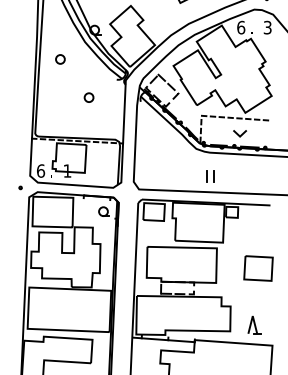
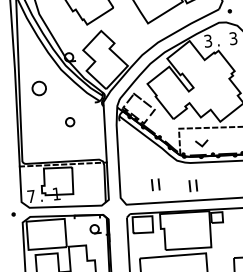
text: (241, 27) -> (208, 40), 6 -> 3
circle: (60, 59) -> (39, 88), size x1.6
line: (238, 133) -> (200, 143), moved
text: (41, 170) -> (31, 195), 6 -> 7
part: (171, 171) -> (155, 184), added

